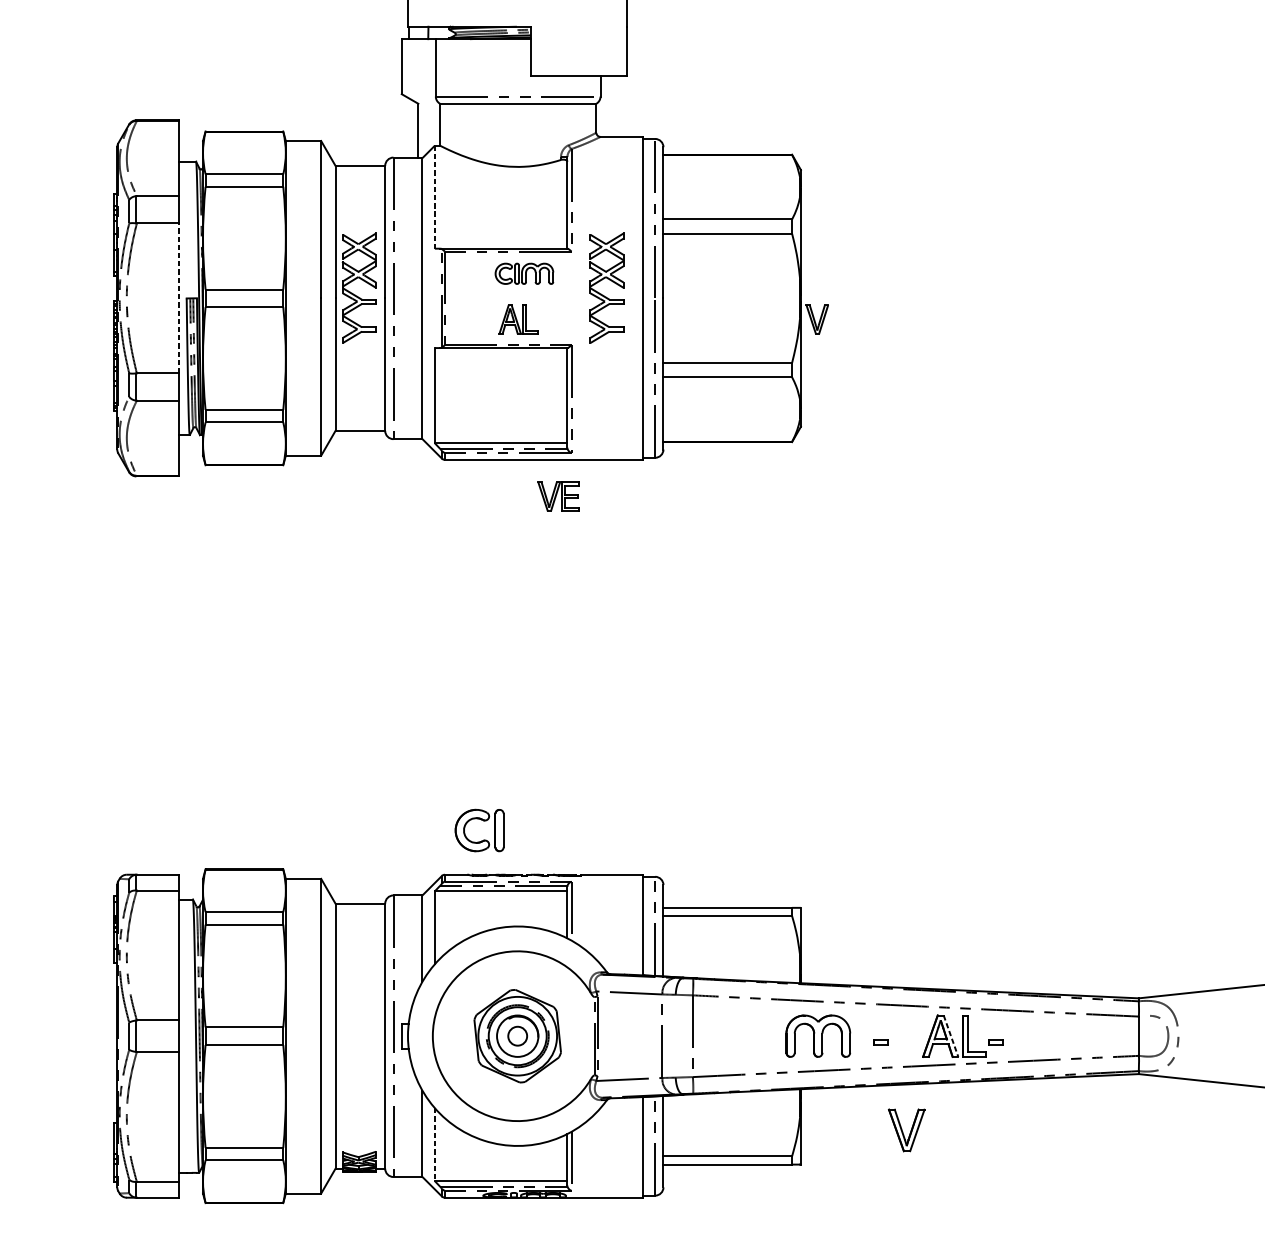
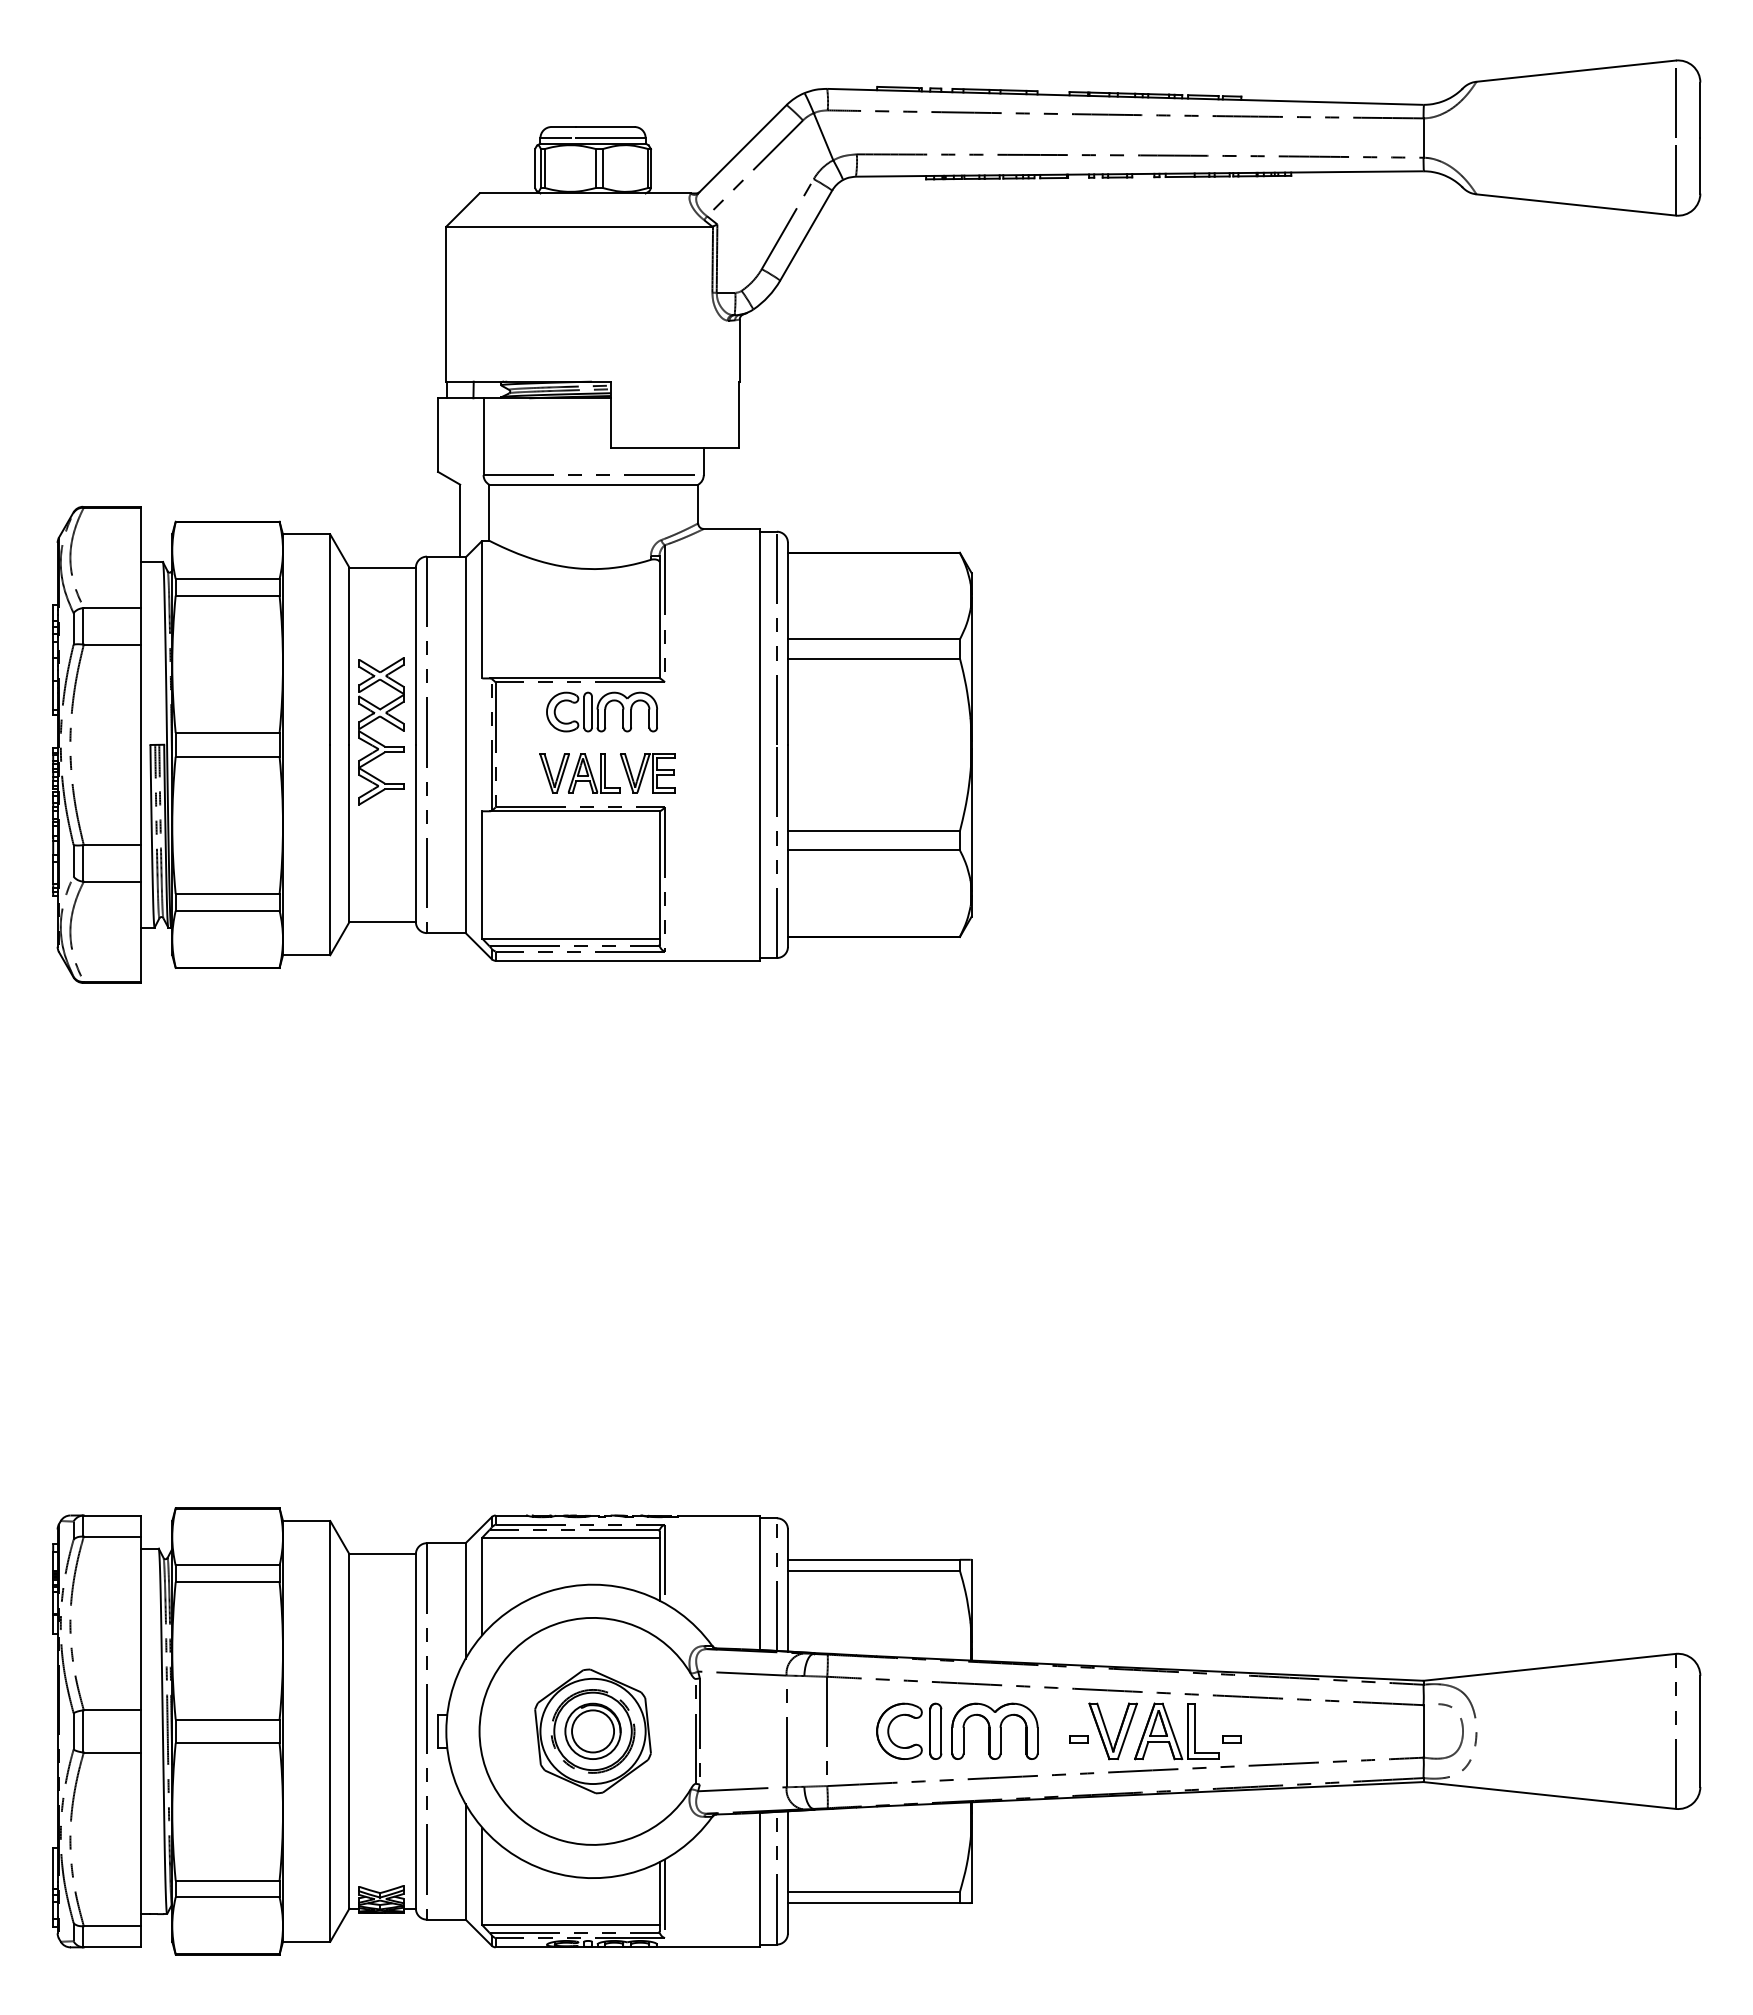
line: (435, 197) -> (482, 609), dashed -> solid
part: (524, 273) -> (601, 711), size x1.43
part: (603, 295) -> (707, 740), removed
line: (179, 298) -> (140, 744), dashed -> solid
part: (817, 319) -> (554, 773), moved
part: (558, 497) -> (647, 773), moved
part: (482, 820) -> (913, 1718), moved
circle: (518, 1036) -> (593, 1731), size x1.67
line: (951, 1036) -> (1172, 1731), dashed -> solid
part: (906, 1130) -> (1112, 1731), moved
line: (435, 1144) -> (482, 1876), dashed -> solid

